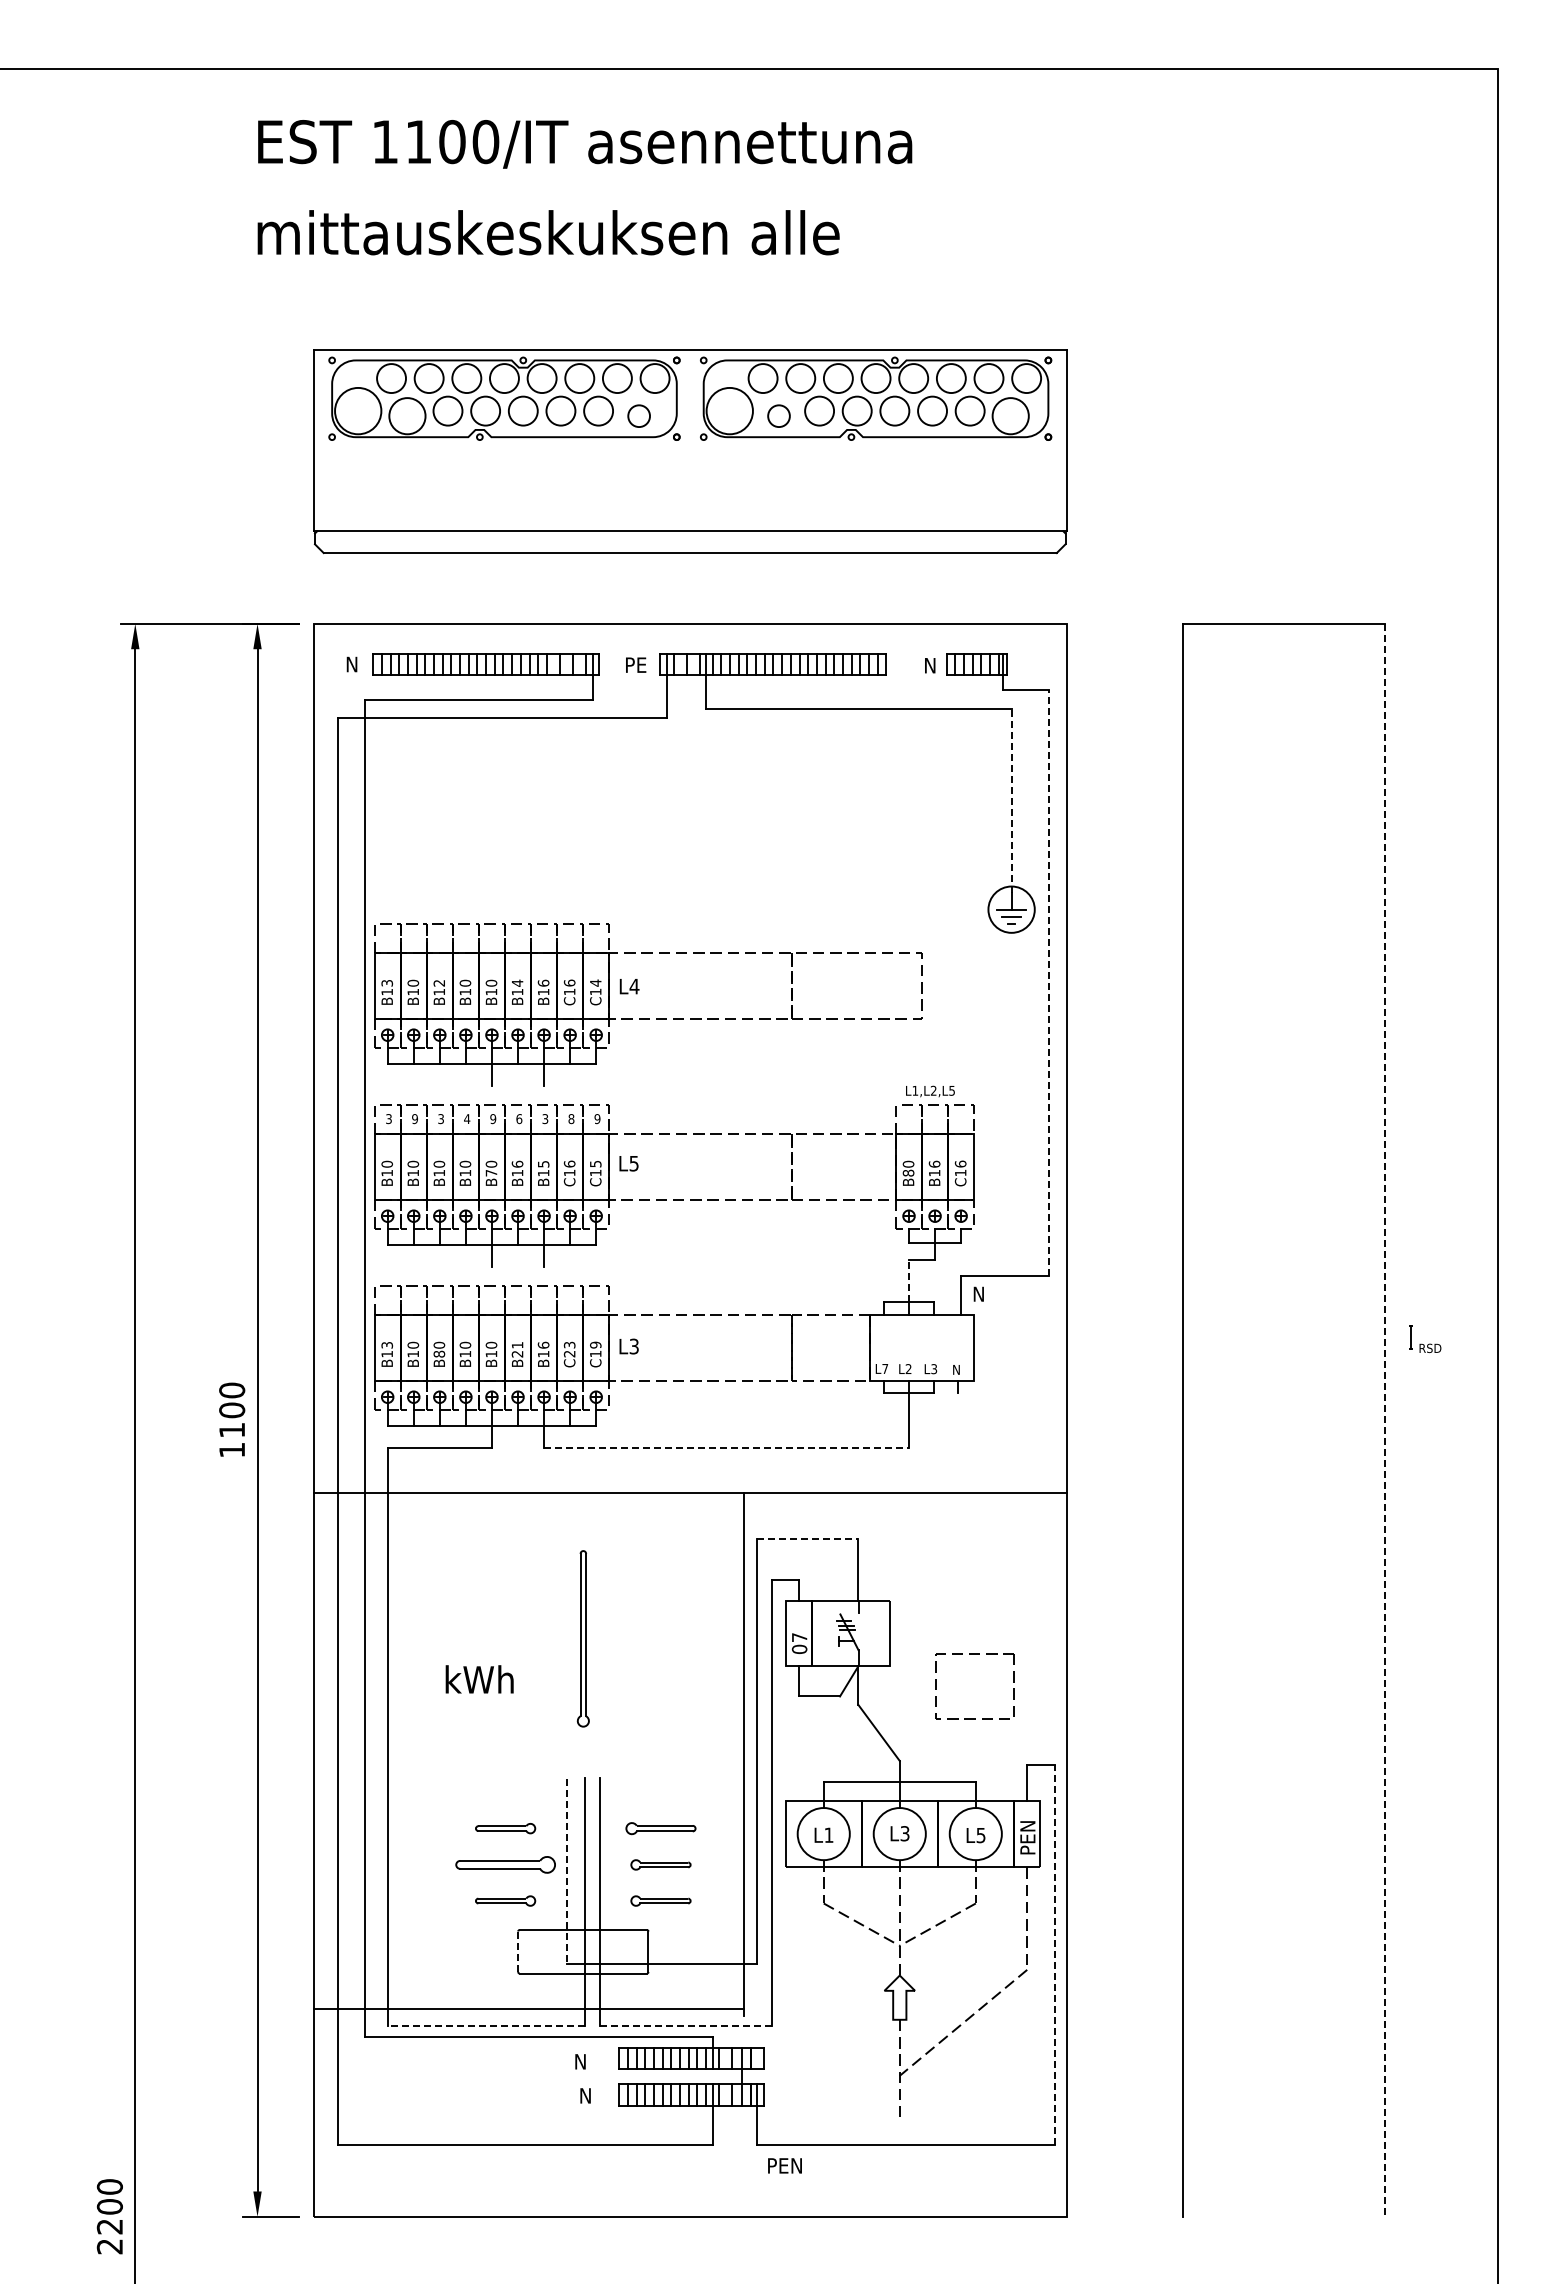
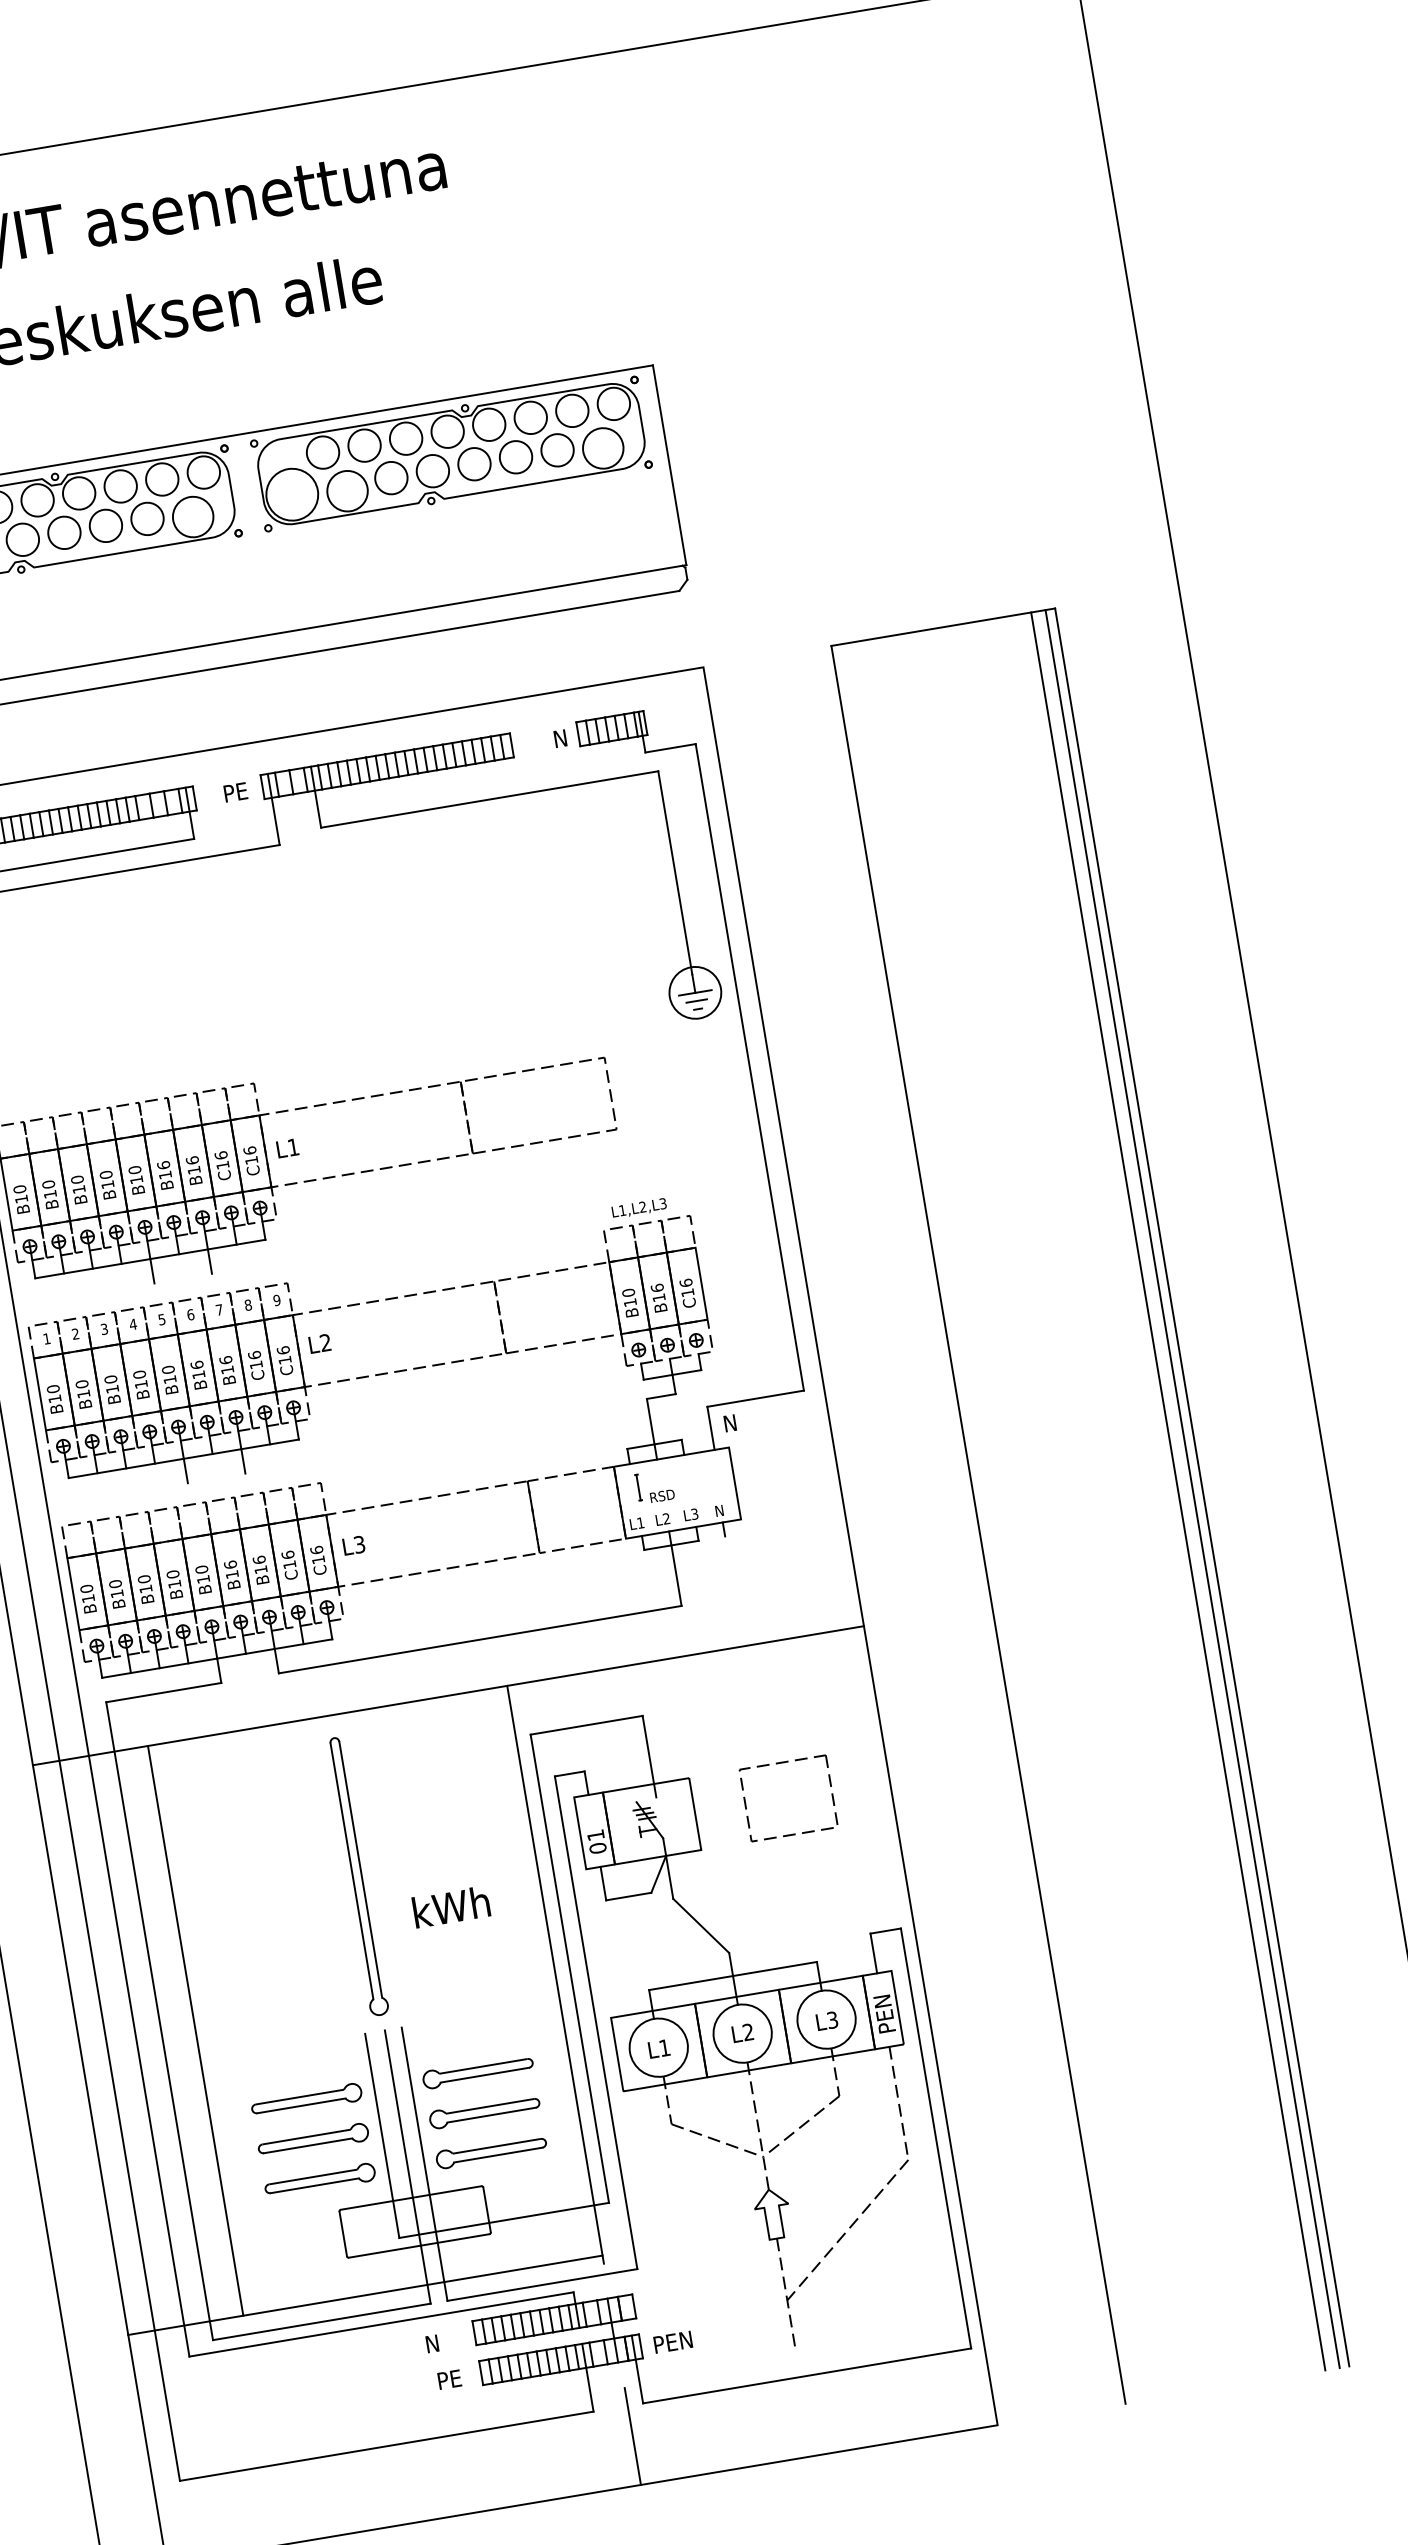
circle: (639, 416) -> (193, 517), size x1.67
circle: (778, 416) -> (347, 491), size x1.67
line: (1011, 800) -> (675, 872), dashed -> solid
text: (386, 982) -> (18, 1188), B13 -> B10
text: (439, 982) -> (77, 1178), B12 -> B10
text: (517, 982) -> (163, 1164), B14 -> B16
text: (595, 982) -> (249, 1150), C14 -> C16
line: (1048, 983) -> (749, 1067), dashed -> solid
text: (634, 986) -> (293, 1147), L4 -> L1
text: (951, 1089) -> (662, 1202), L1,L2,L5 -> L1,L2,L3
text: (493, 1118) -> (162, 1318), 9 -> 5
text: (388, 1119) -> (46, 1339), 3 -> 1
text: (414, 1119) -> (75, 1334), 9 -> 2
text: (545, 1119) -> (219, 1310), 3 -> 7
text: (543, 1163) -> (225, 1359), B15 -> B16
text: (595, 1163) -> (283, 1349), C15 -> C16
text: (633, 1163) -> (324, 1342), L5 -> L2
text: (908, 1172) -> (630, 1301), B80 -> B10
text: (491, 1173) -> (170, 1380), B70 -> B10
line: (909, 1281) -> (651, 1422), dashed -> solid
text: (386, 1344) -> (85, 1588), B13 -> B10
text: (595, 1344) -> (316, 1549), C19 -> C16
part: (1424, 1344) -> (655, 1492), moved
text: (517, 1349) -> (231, 1569), B21 -> B16
text: (569, 1349) -> (288, 1559), C23 -> C16
text: (439, 1353) -> (145, 1588), B80 -> B10
text: (885, 1368) -> (640, 1522), L7 -> L1
line: (1363, 1419) -> (1177, 1490), added
line: (1376, 1419) -> (1192, 1488), added
line: (1385, 1420) -> (1202, 1487), dashed -> solid
line: (727, 1448) -> (481, 1639), dashed -> solid
line: (807, 1539) -> (586, 1725), dashed -> solid
text: (799, 1637) -> (595, 1835), 07 -> 01
part: (583, 1638) -> (357, 1876), size x1.43
part: (974, 1654) -> (782, 1763), moved
text: (479, 1679) -> (451, 1907), moved
line: (418, 1750) -> (196, 2030), added
part: (505, 1828) -> (306, 2100), size x1.67
part: (660, 1828) -> (477, 2071), size x1.43
text: (904, 1833) -> (747, 2032), L3 -> L2
text: (981, 1834) -> (832, 2019), L5 -> L3
part: (660, 1864) -> (484, 2111), size x1.67
line: (566, 1871) -> (381, 2136), dashed -> solid
part: (505, 1900) -> (319, 2179), size x1.67
part: (660, 1900) -> (490, 2151), size x1.67
line: (518, 1952) -> (343, 2234), dashed -> solid
line: (1054, 1954) -> (935, 2137), dashed -> solid
line: (486, 2026) -> (322, 2322), dashed -> solid
line: (685, 2026) -> (541, 2285), dashed -> solid
text: (591, 2095) -> (450, 2379), N -> PE
text: (784, 2165) -> (672, 2341), moved
line: (743, 2172) -> (632, 2435), added

